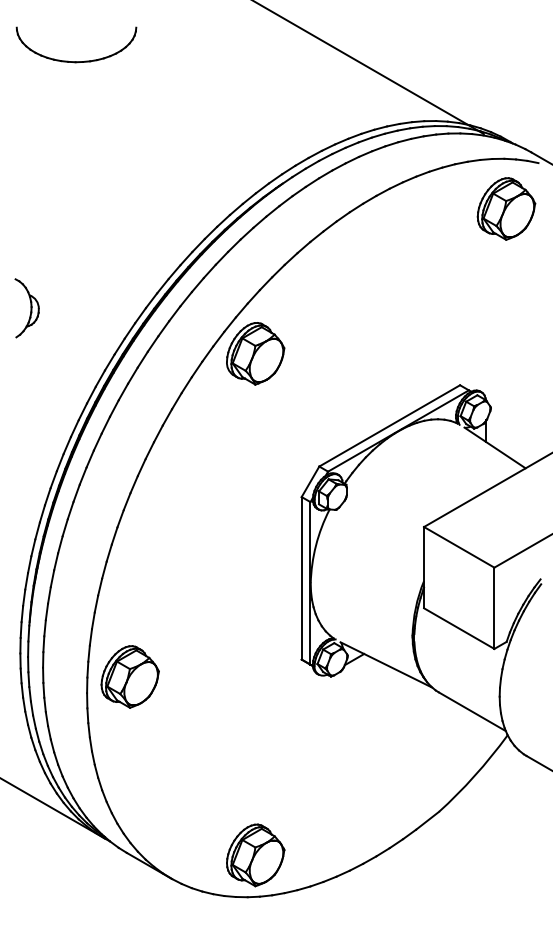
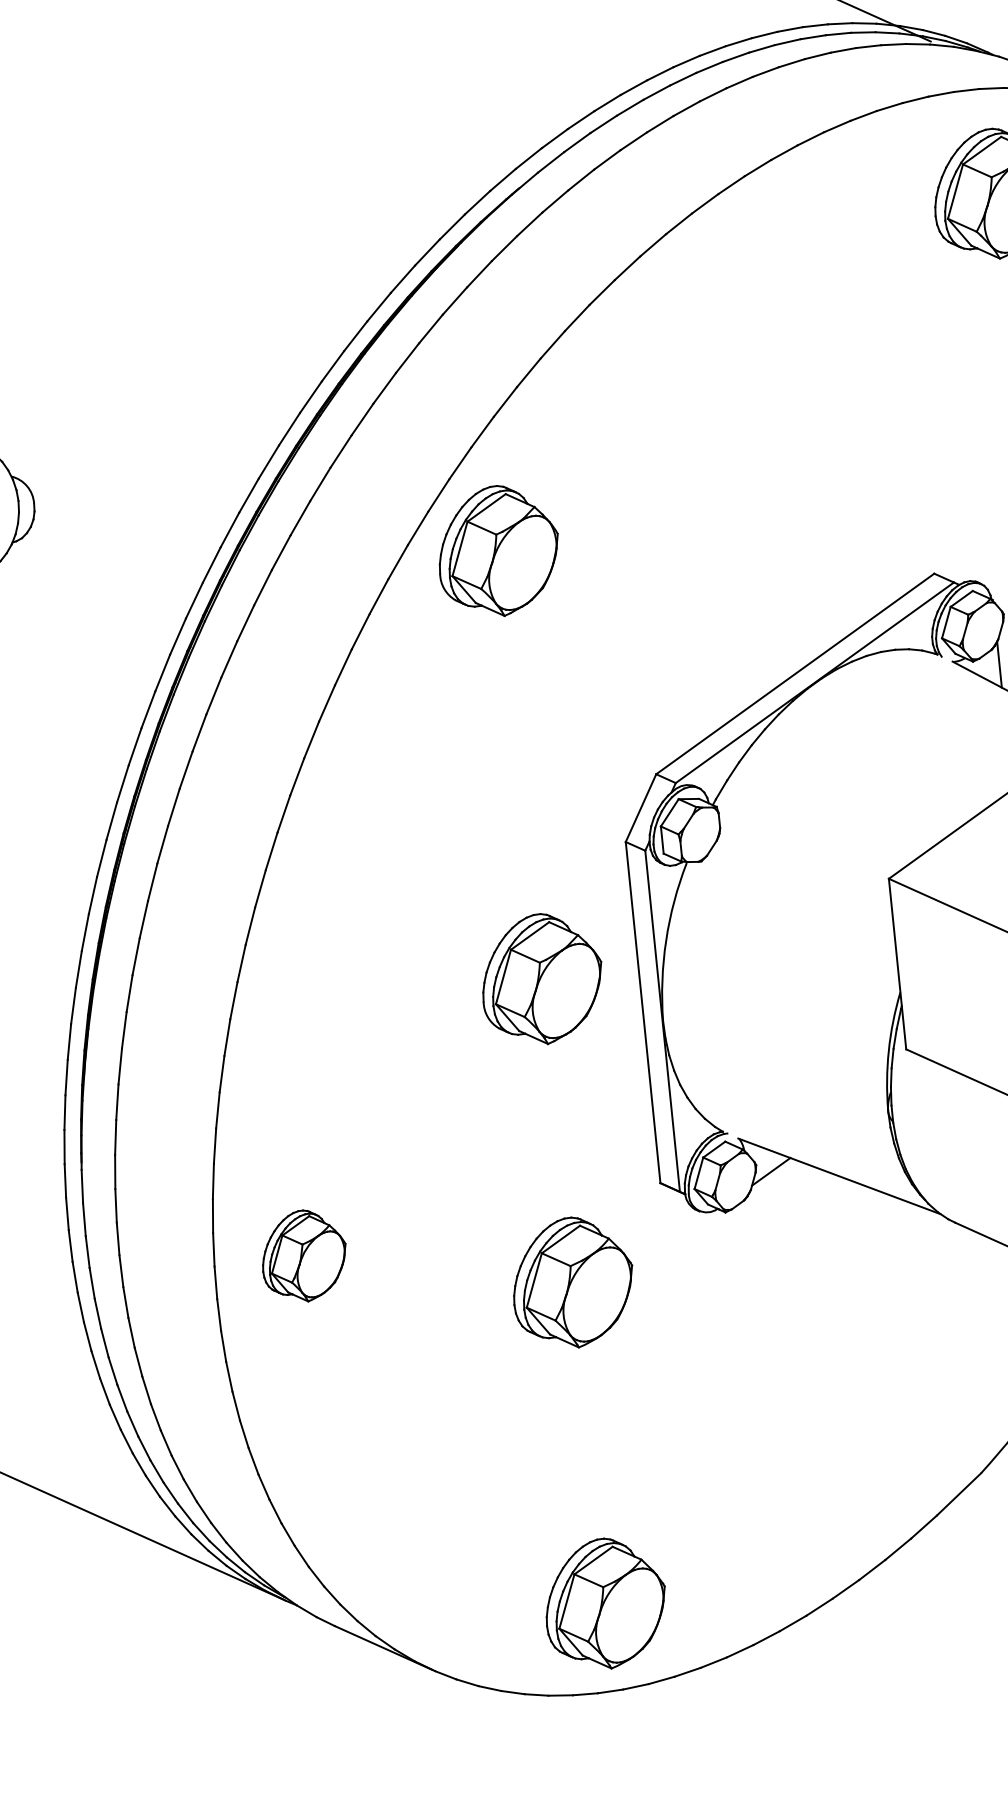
part: (255, 557) -> (541, 978), added
part: (129, 676) -> (302, 1255), size x0.7
part: (255, 702) -> (572, 1282), added

